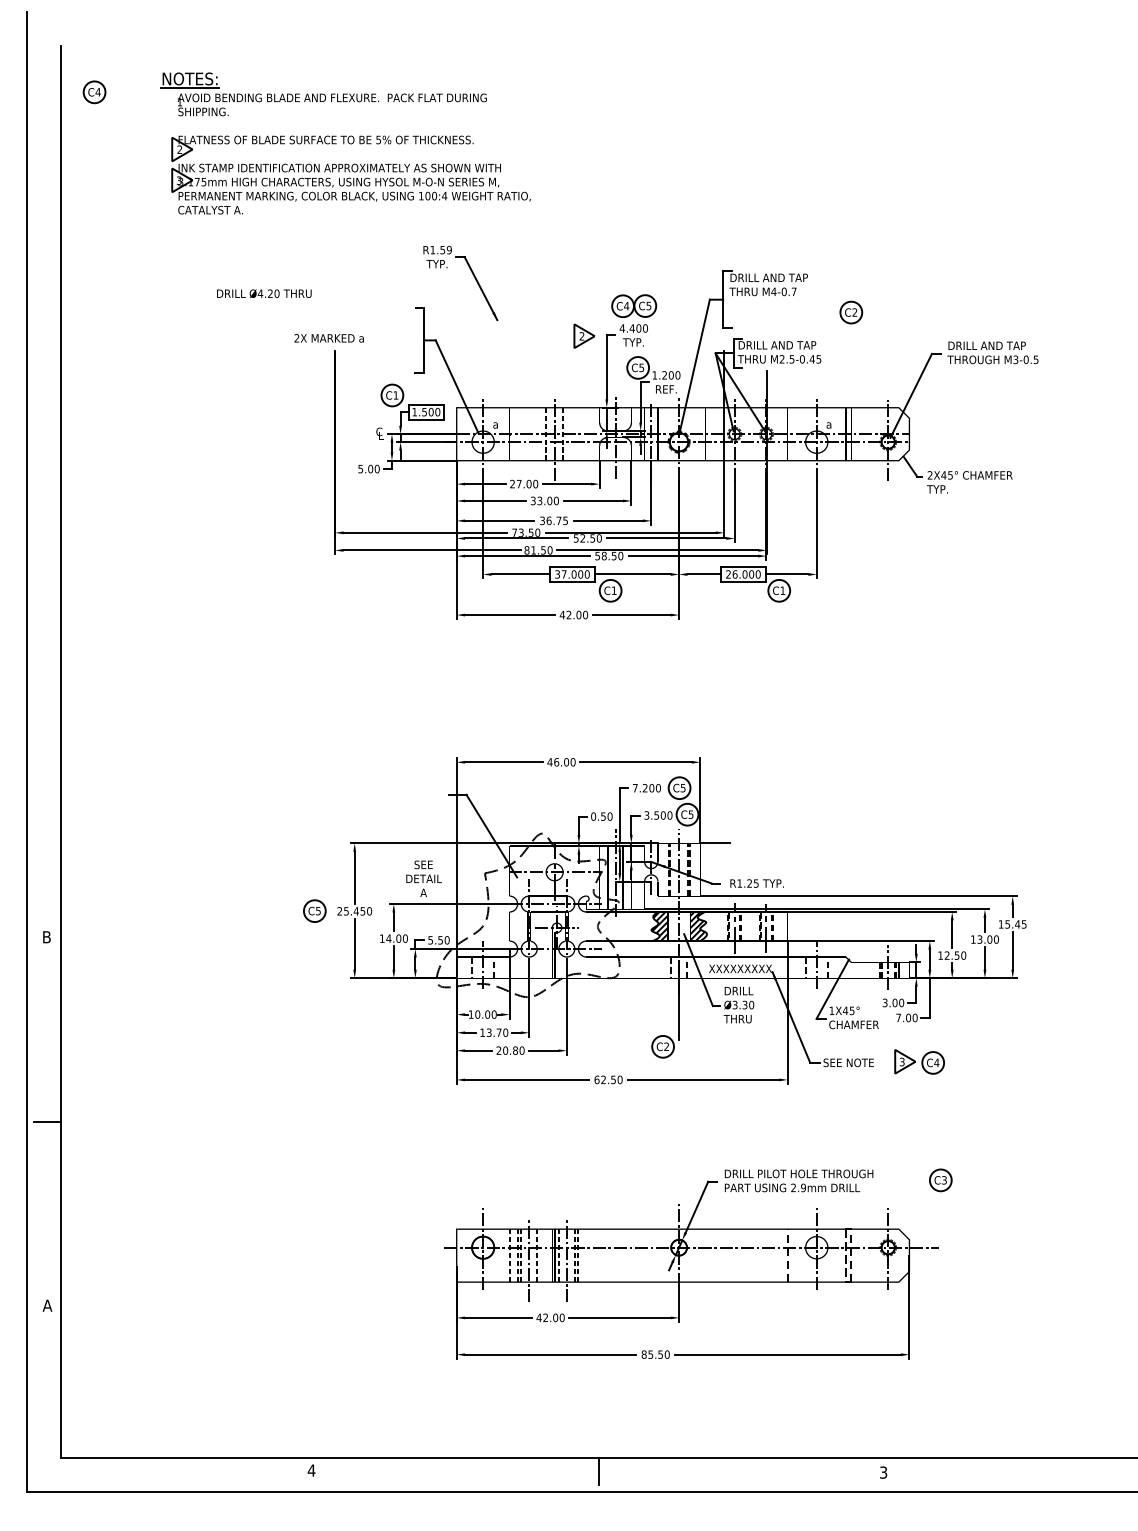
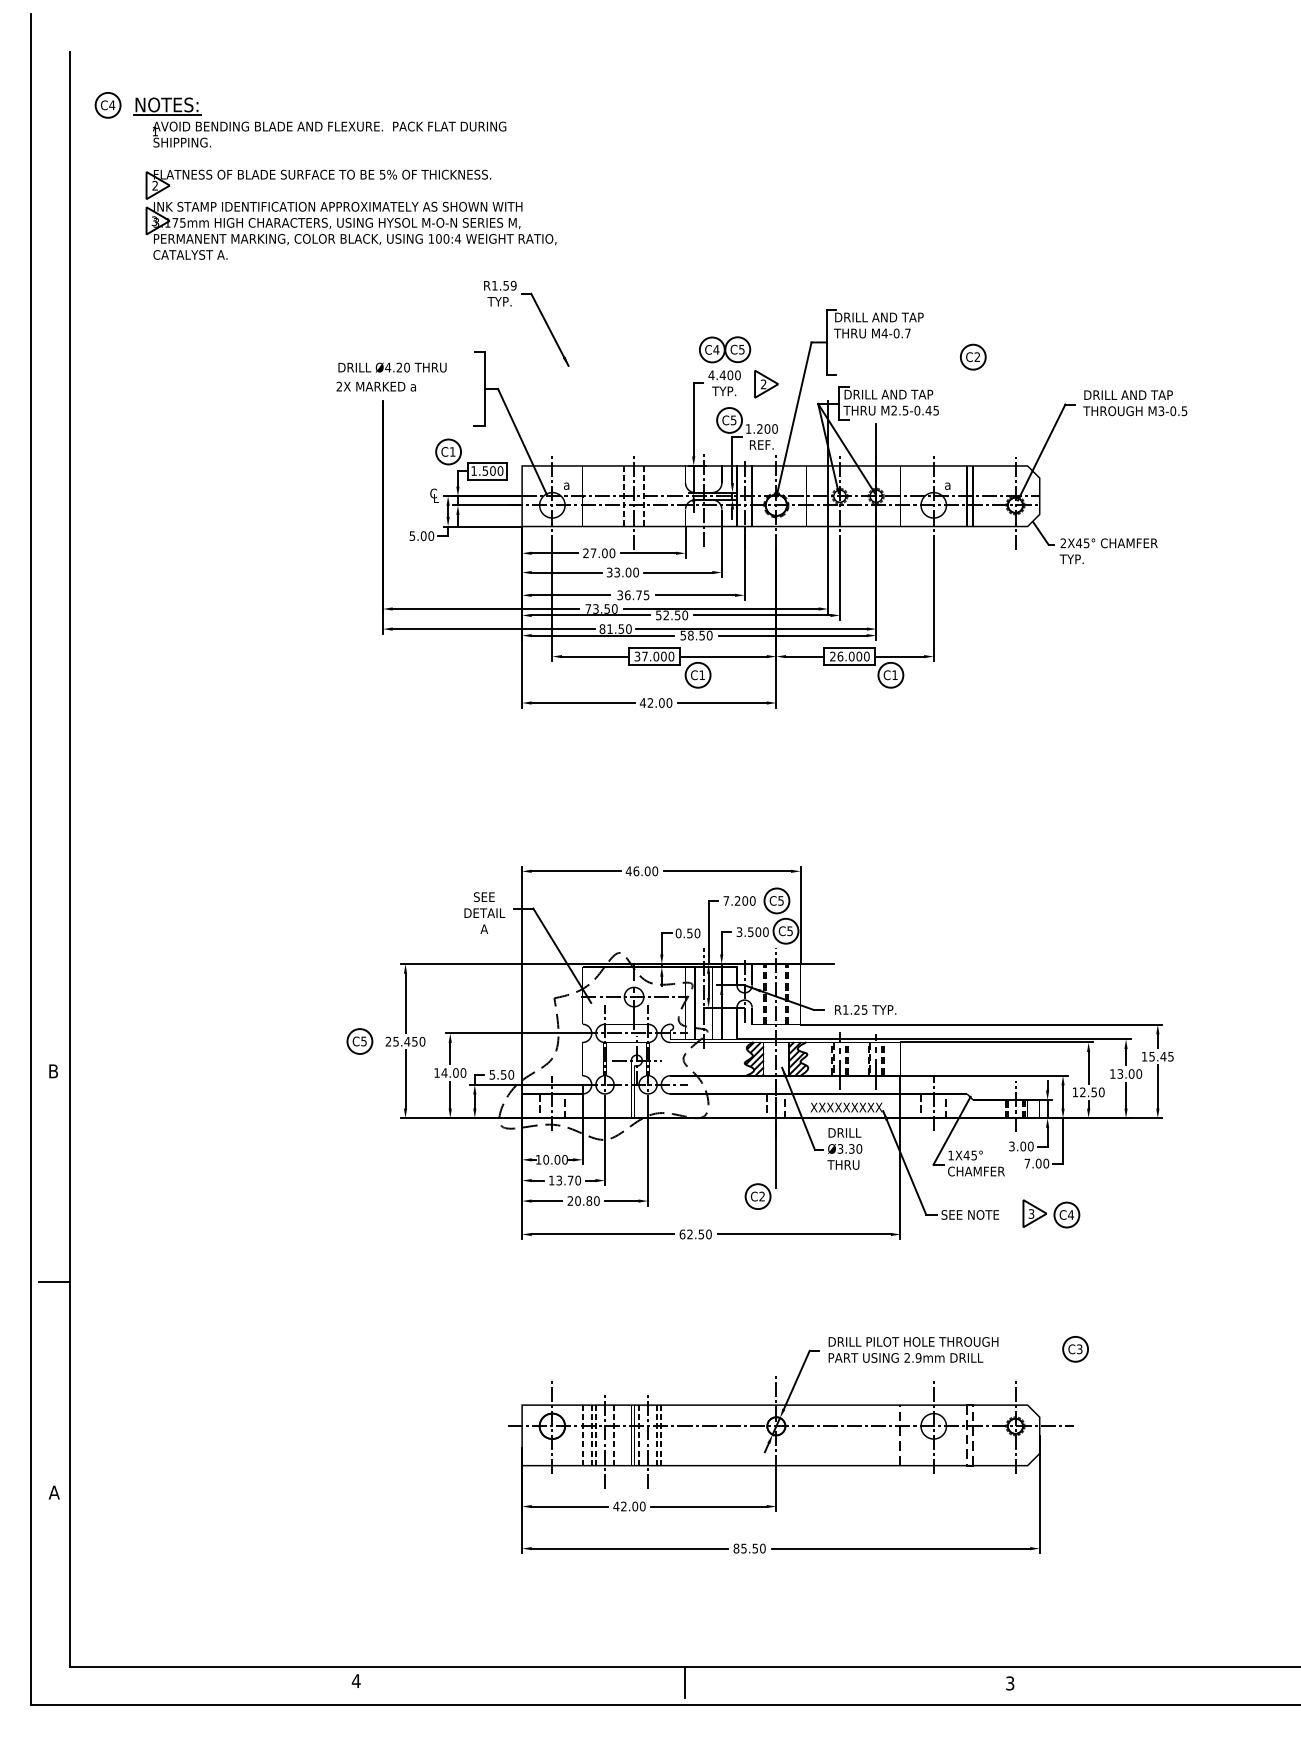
part: (345, 143) -> (344, 178), moved
text: (264, 293) -> (392, 367), moved
part: (583, 335) -> (765, 383), moved
text: (423, 878) -> (484, 912), moved

